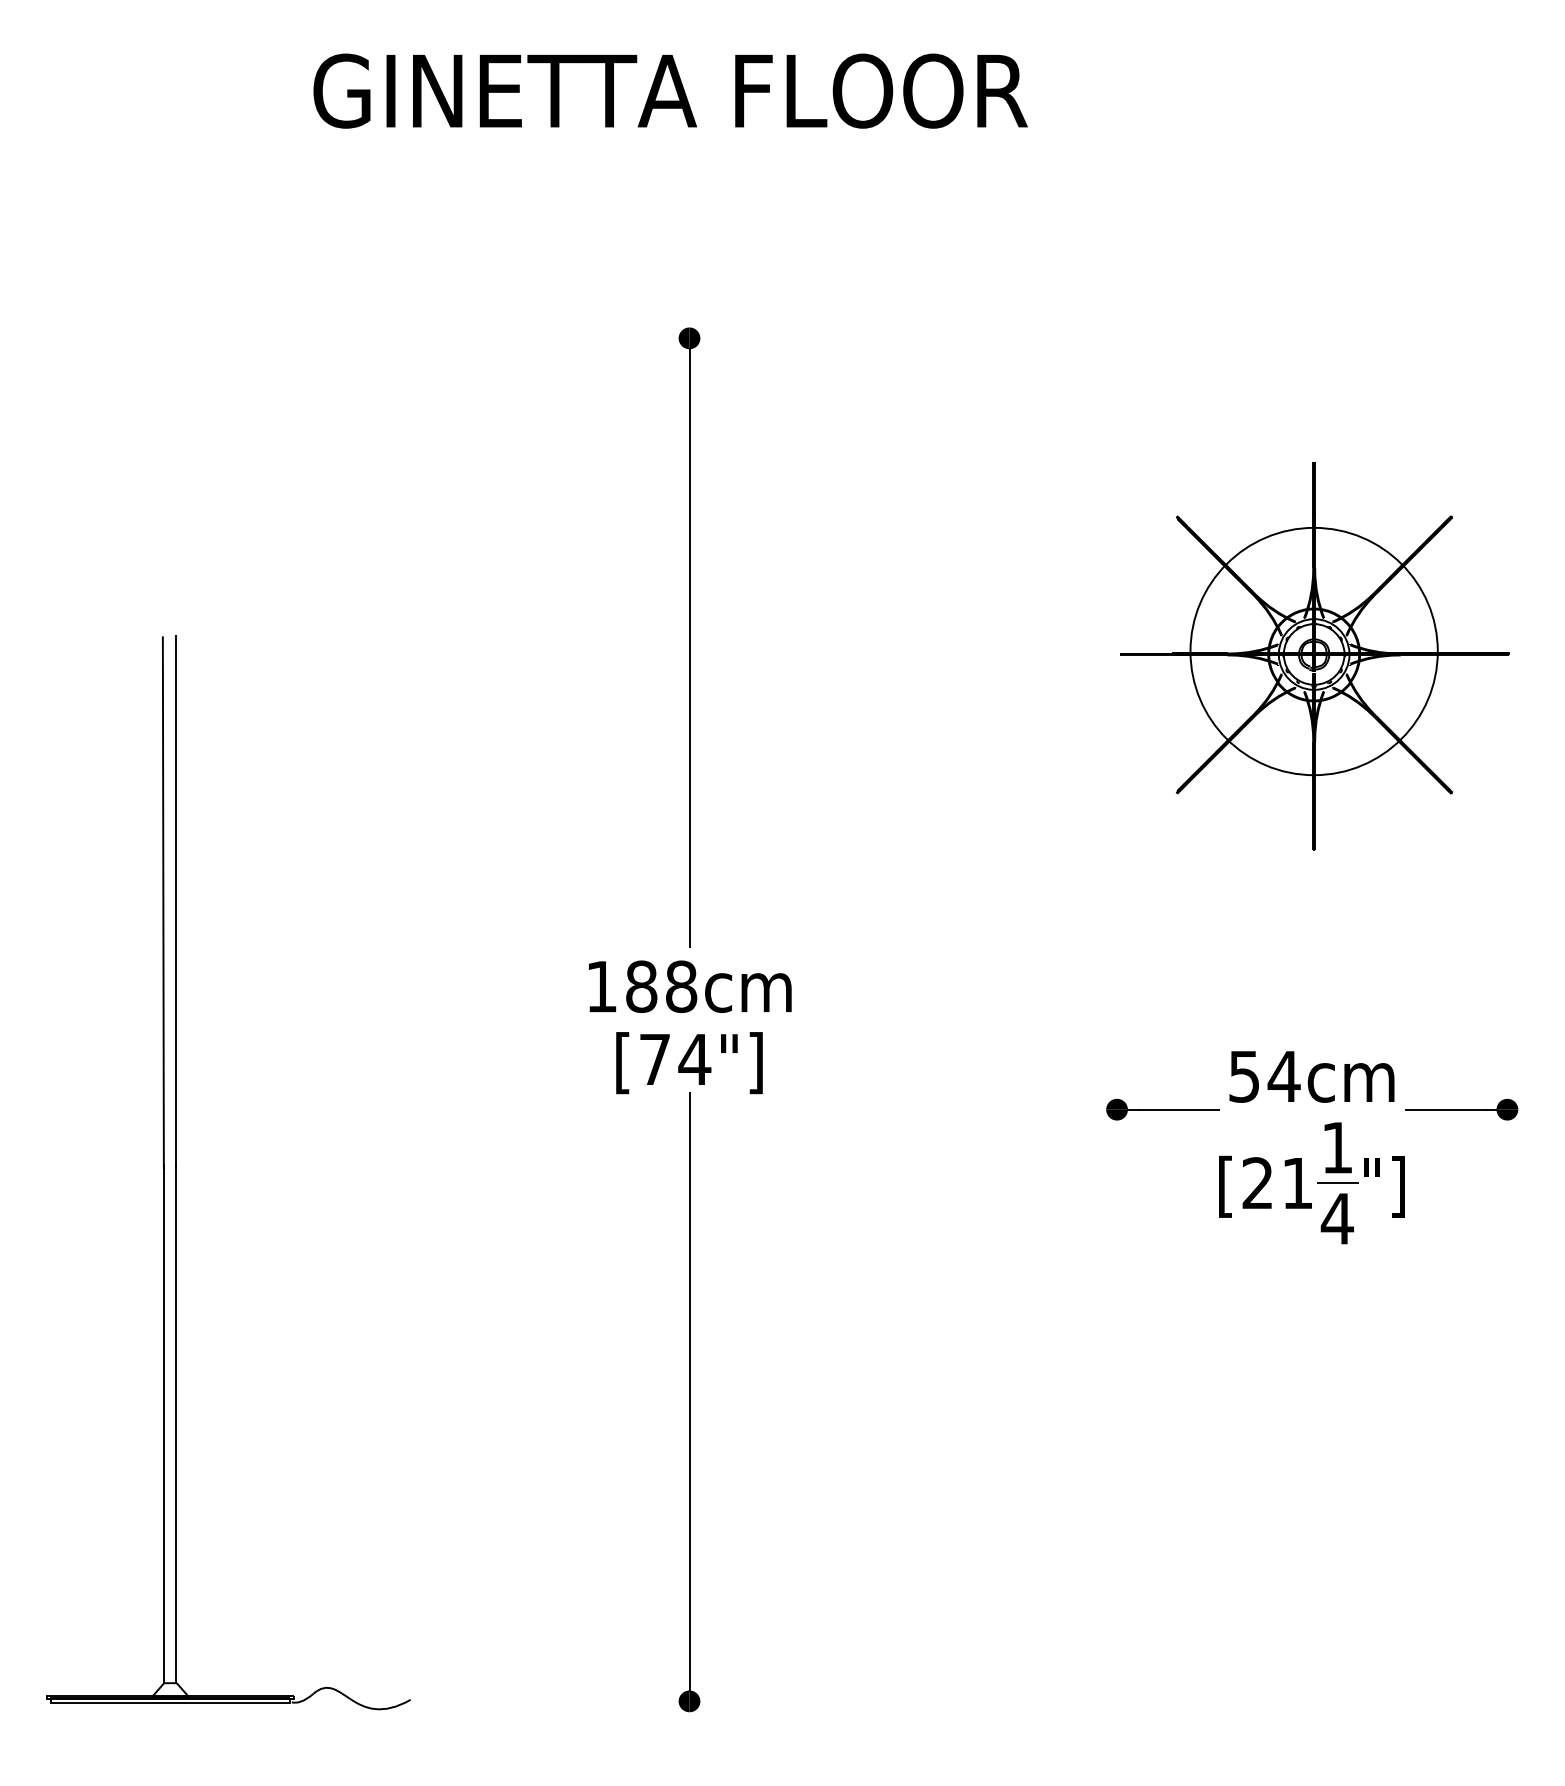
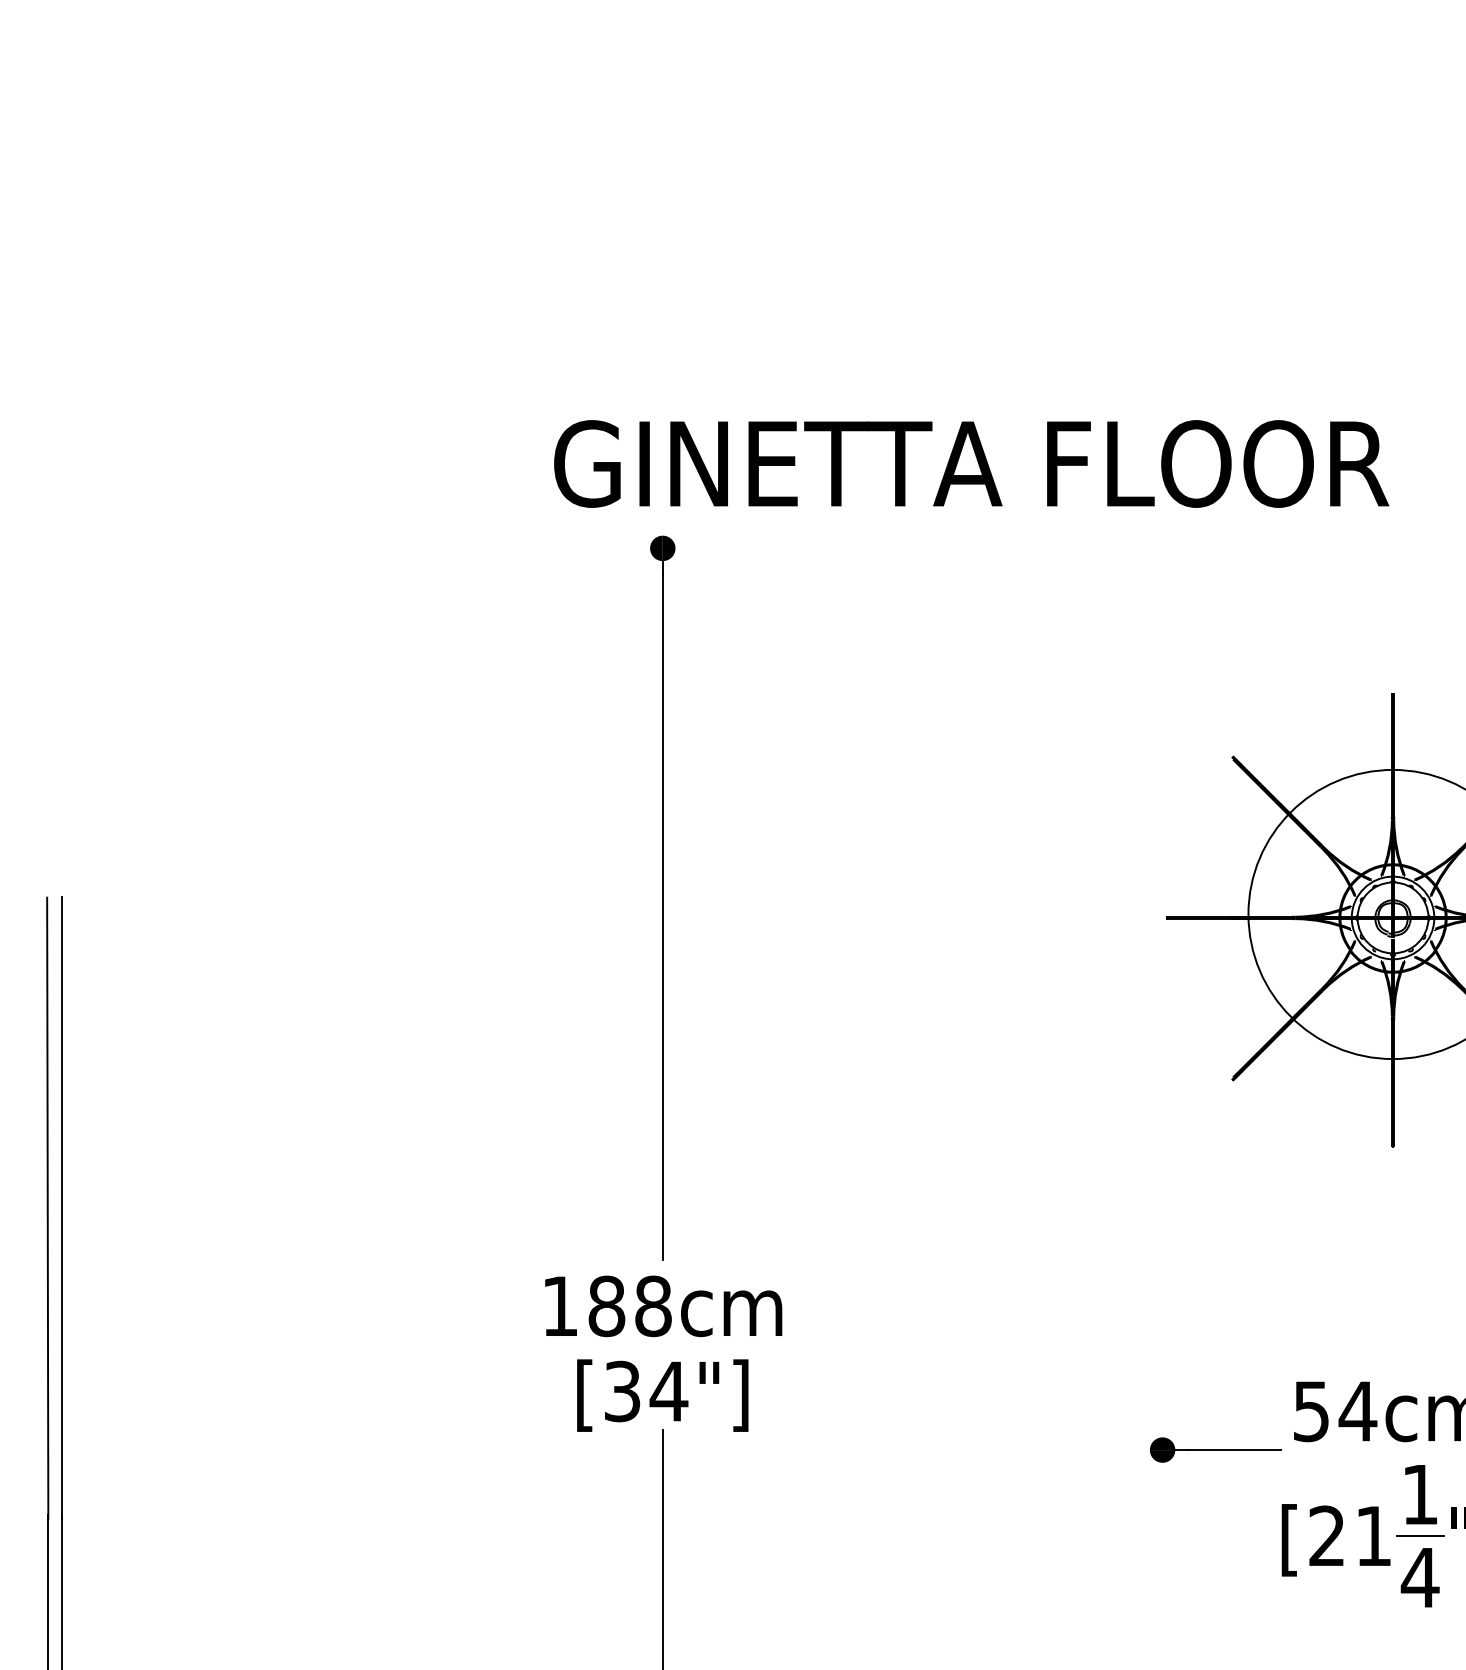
text: (670, 90) -> (971, 463), moved
text: (655, 1059) -> (623, 1391), [74"] -> [34"]

